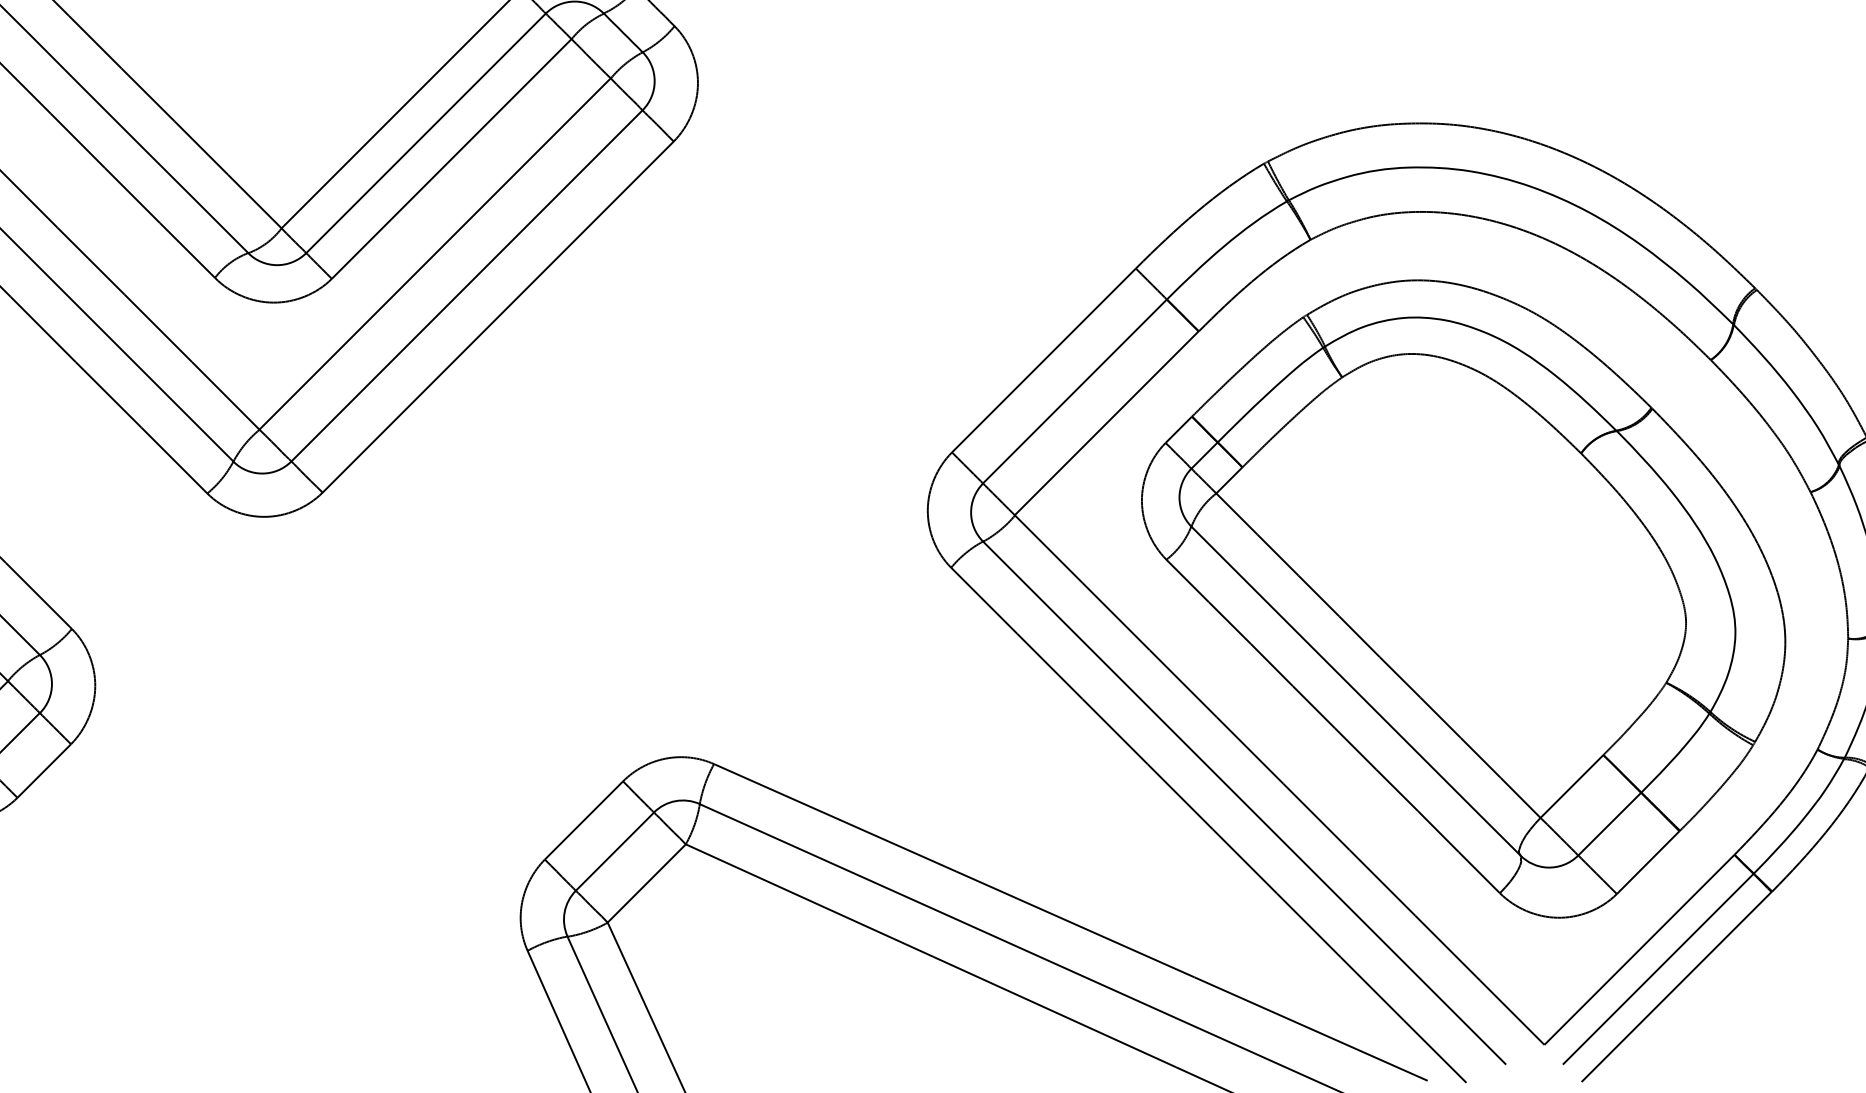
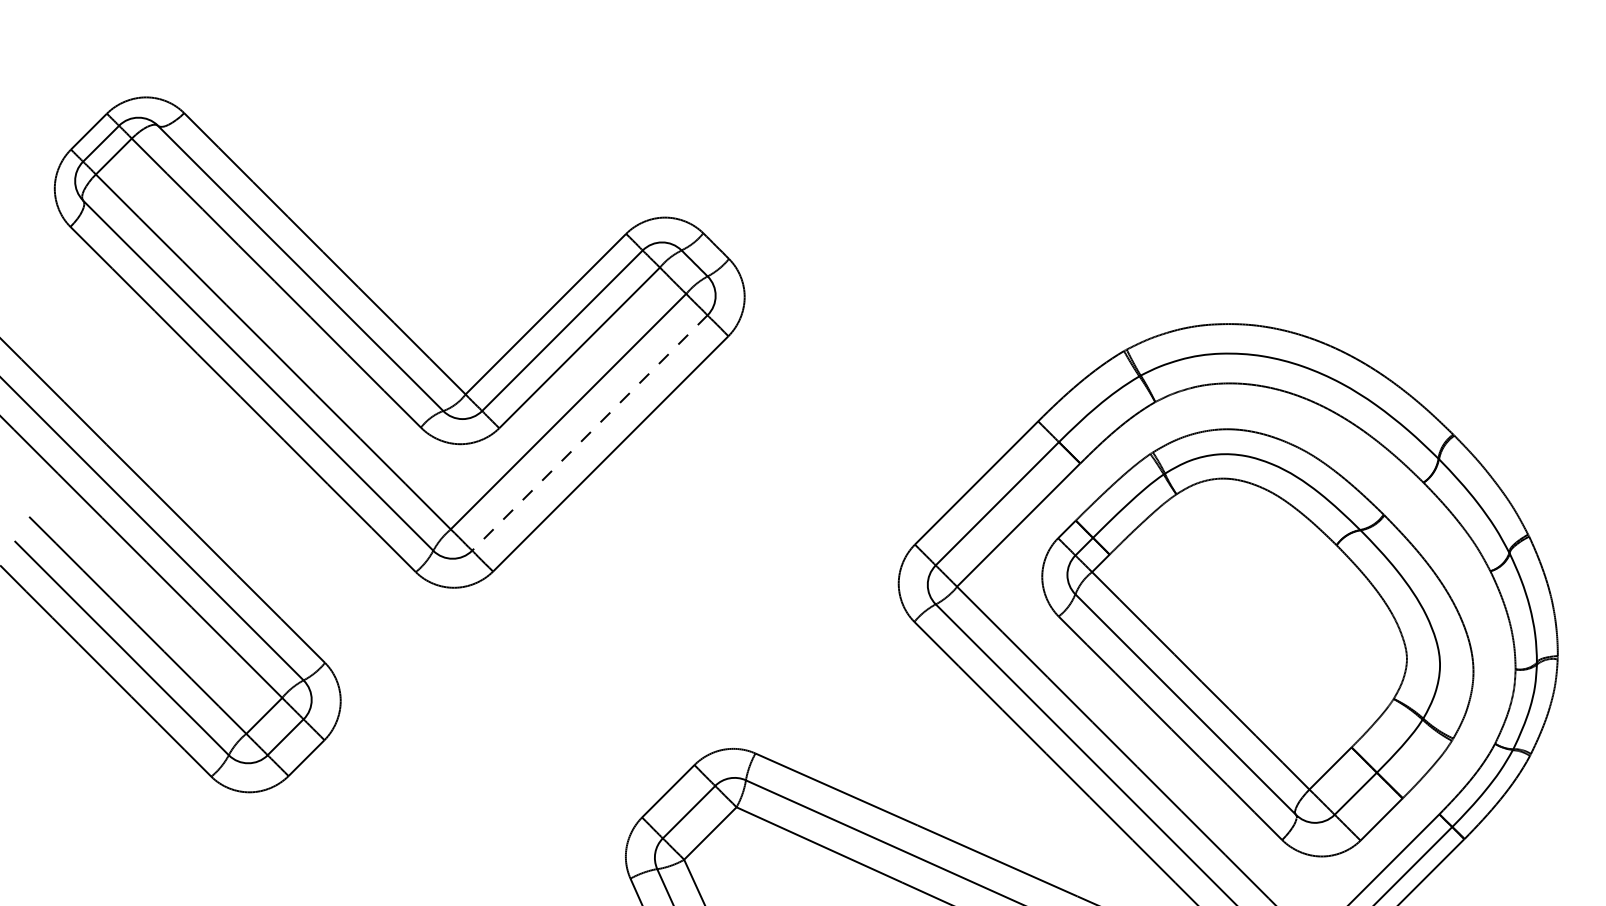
line: (466, 286) -> (589, 433), solid -> dashed

